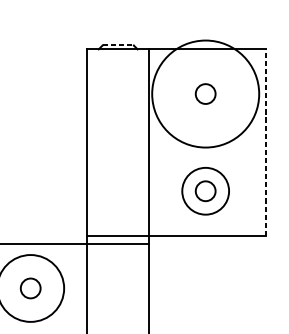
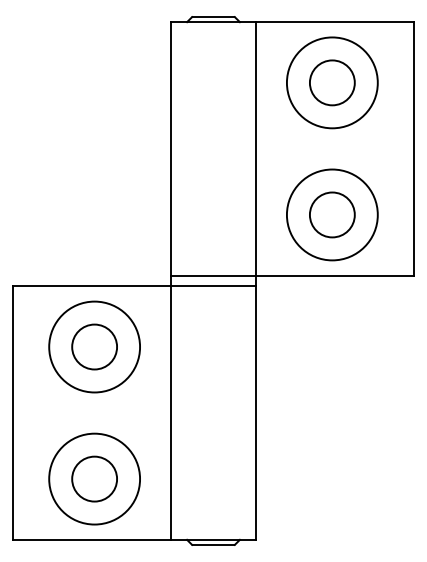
line: (118, 45) -> (213, 16), dashed -> solid
circle: (205, 93) -> (331, 82), size x0.62
circle: (205, 93) -> (331, 82), size x1.67
line: (266, 142) -> (414, 148), dashed -> solid
circle: (205, 190) -> (331, 214), size x1.43
circle: (205, 190) -> (331, 214), size x1.67
circle: (30, 288) -> (94, 346), size x1.67

